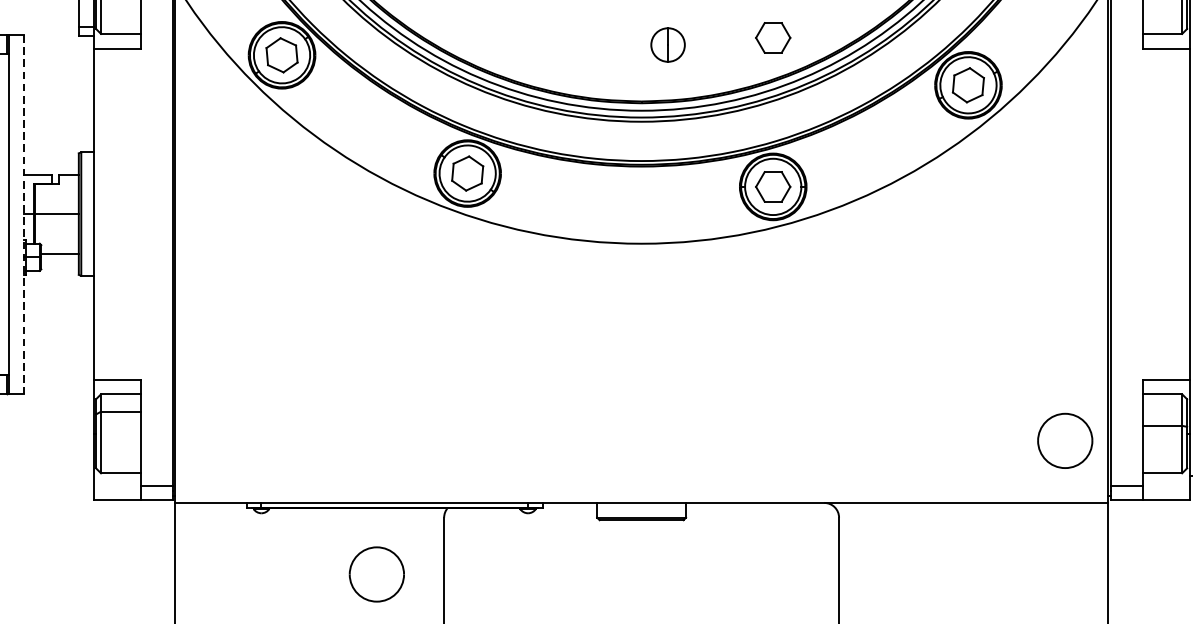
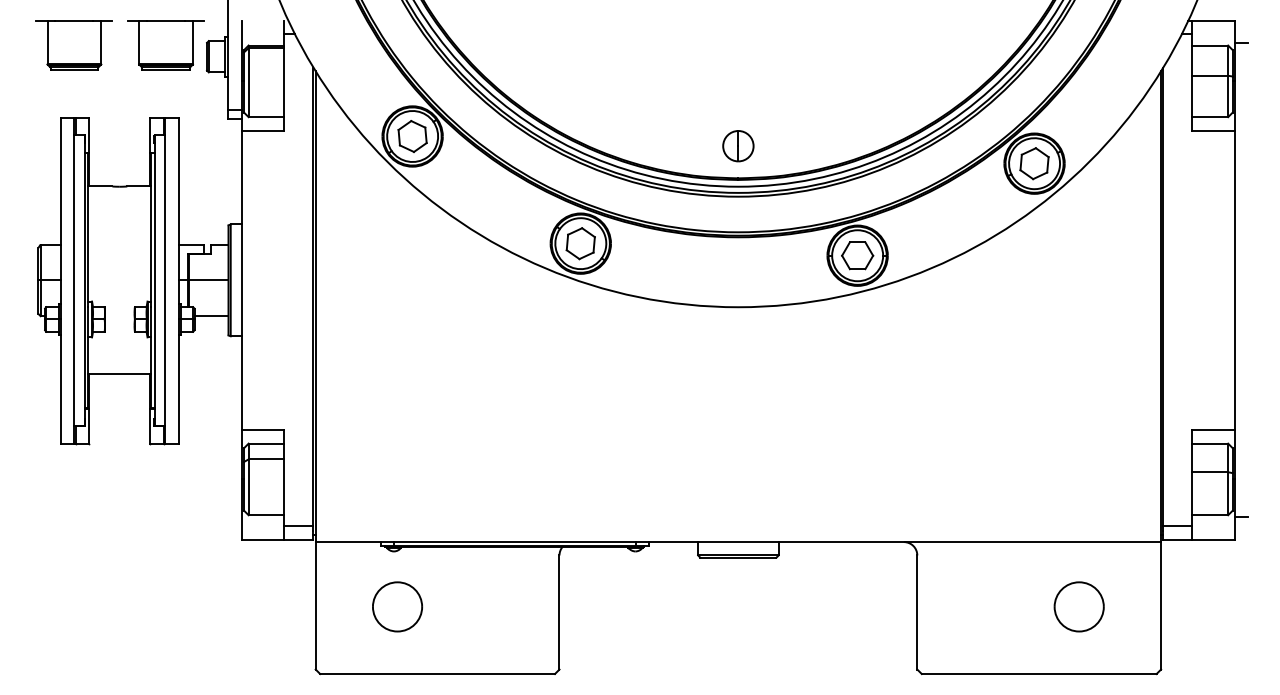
part: (773, 37) -> (857, 120), removed
part: (668, 45) -> (738, 146), moved
line: (23, 214) -> (178, 280), dashed -> solid
part: (1064, 440) -> (1078, 606), moved
part: (376, 574) -> (397, 606), moved

